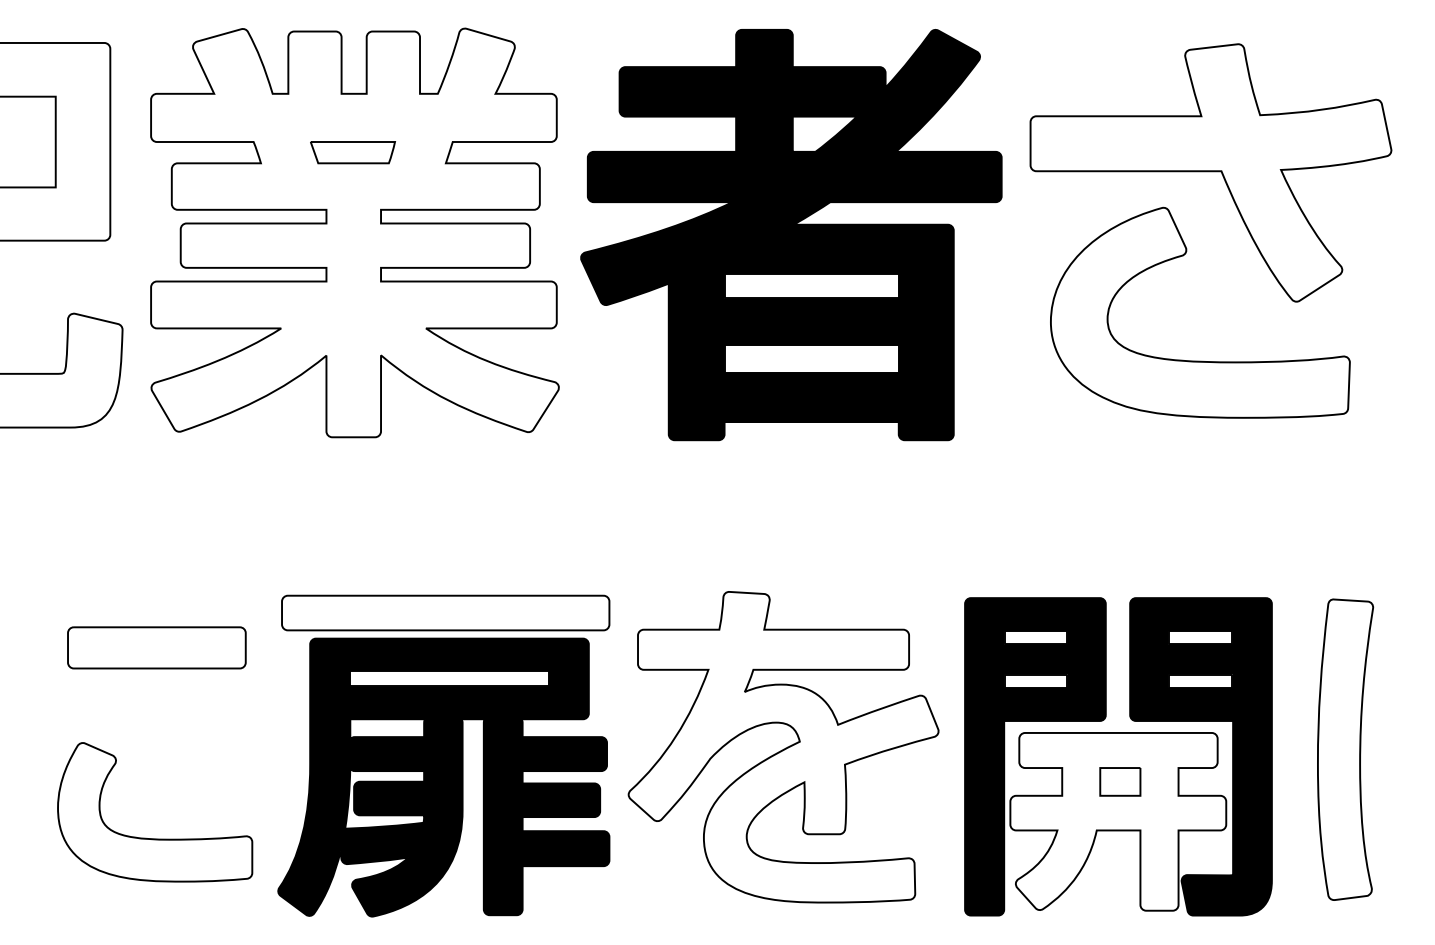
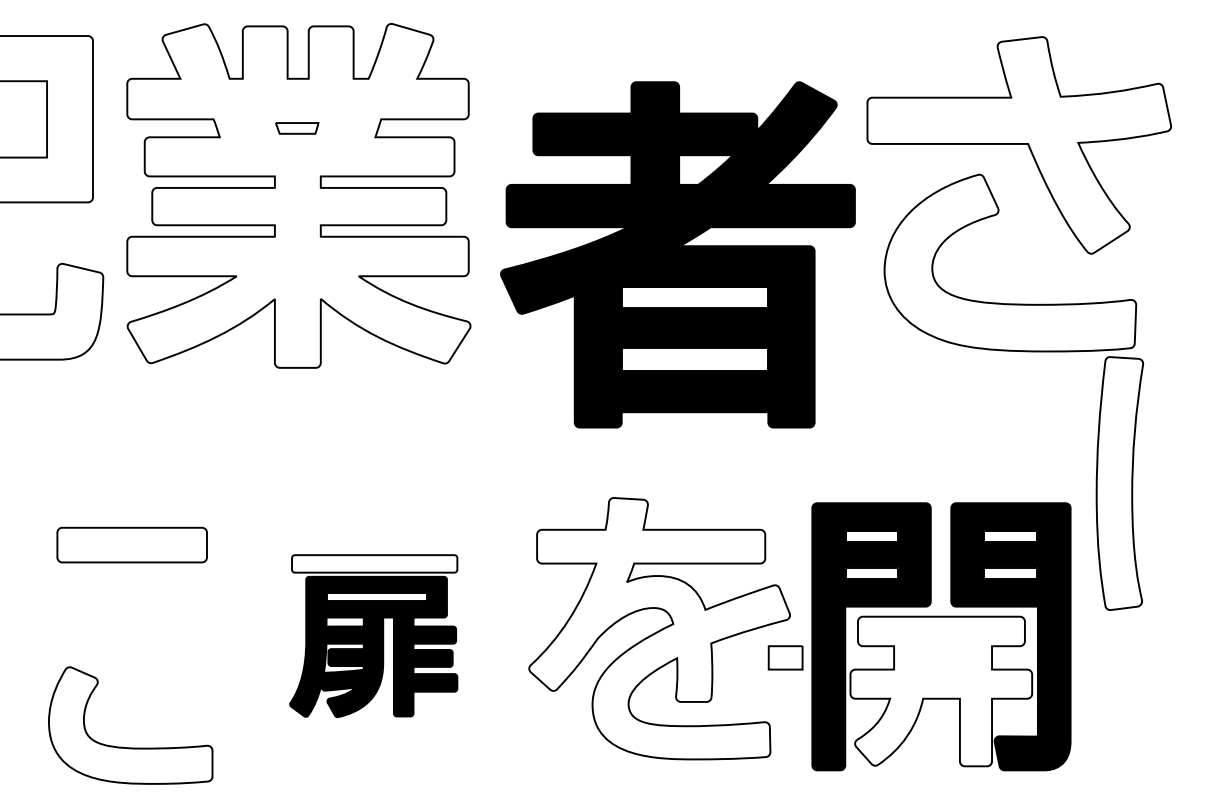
part: (352, 152) -> (296, 128), size x0.6
part: (791, 235) -> (678, 255), moved
part: (1345, 749) -> (1119, 483), moved
part: (443, 755) -> (373, 635), size x0.6
part: (1120, 781) -> (785, 657), moved
part: (155, 838) -> (131, 747), moved

